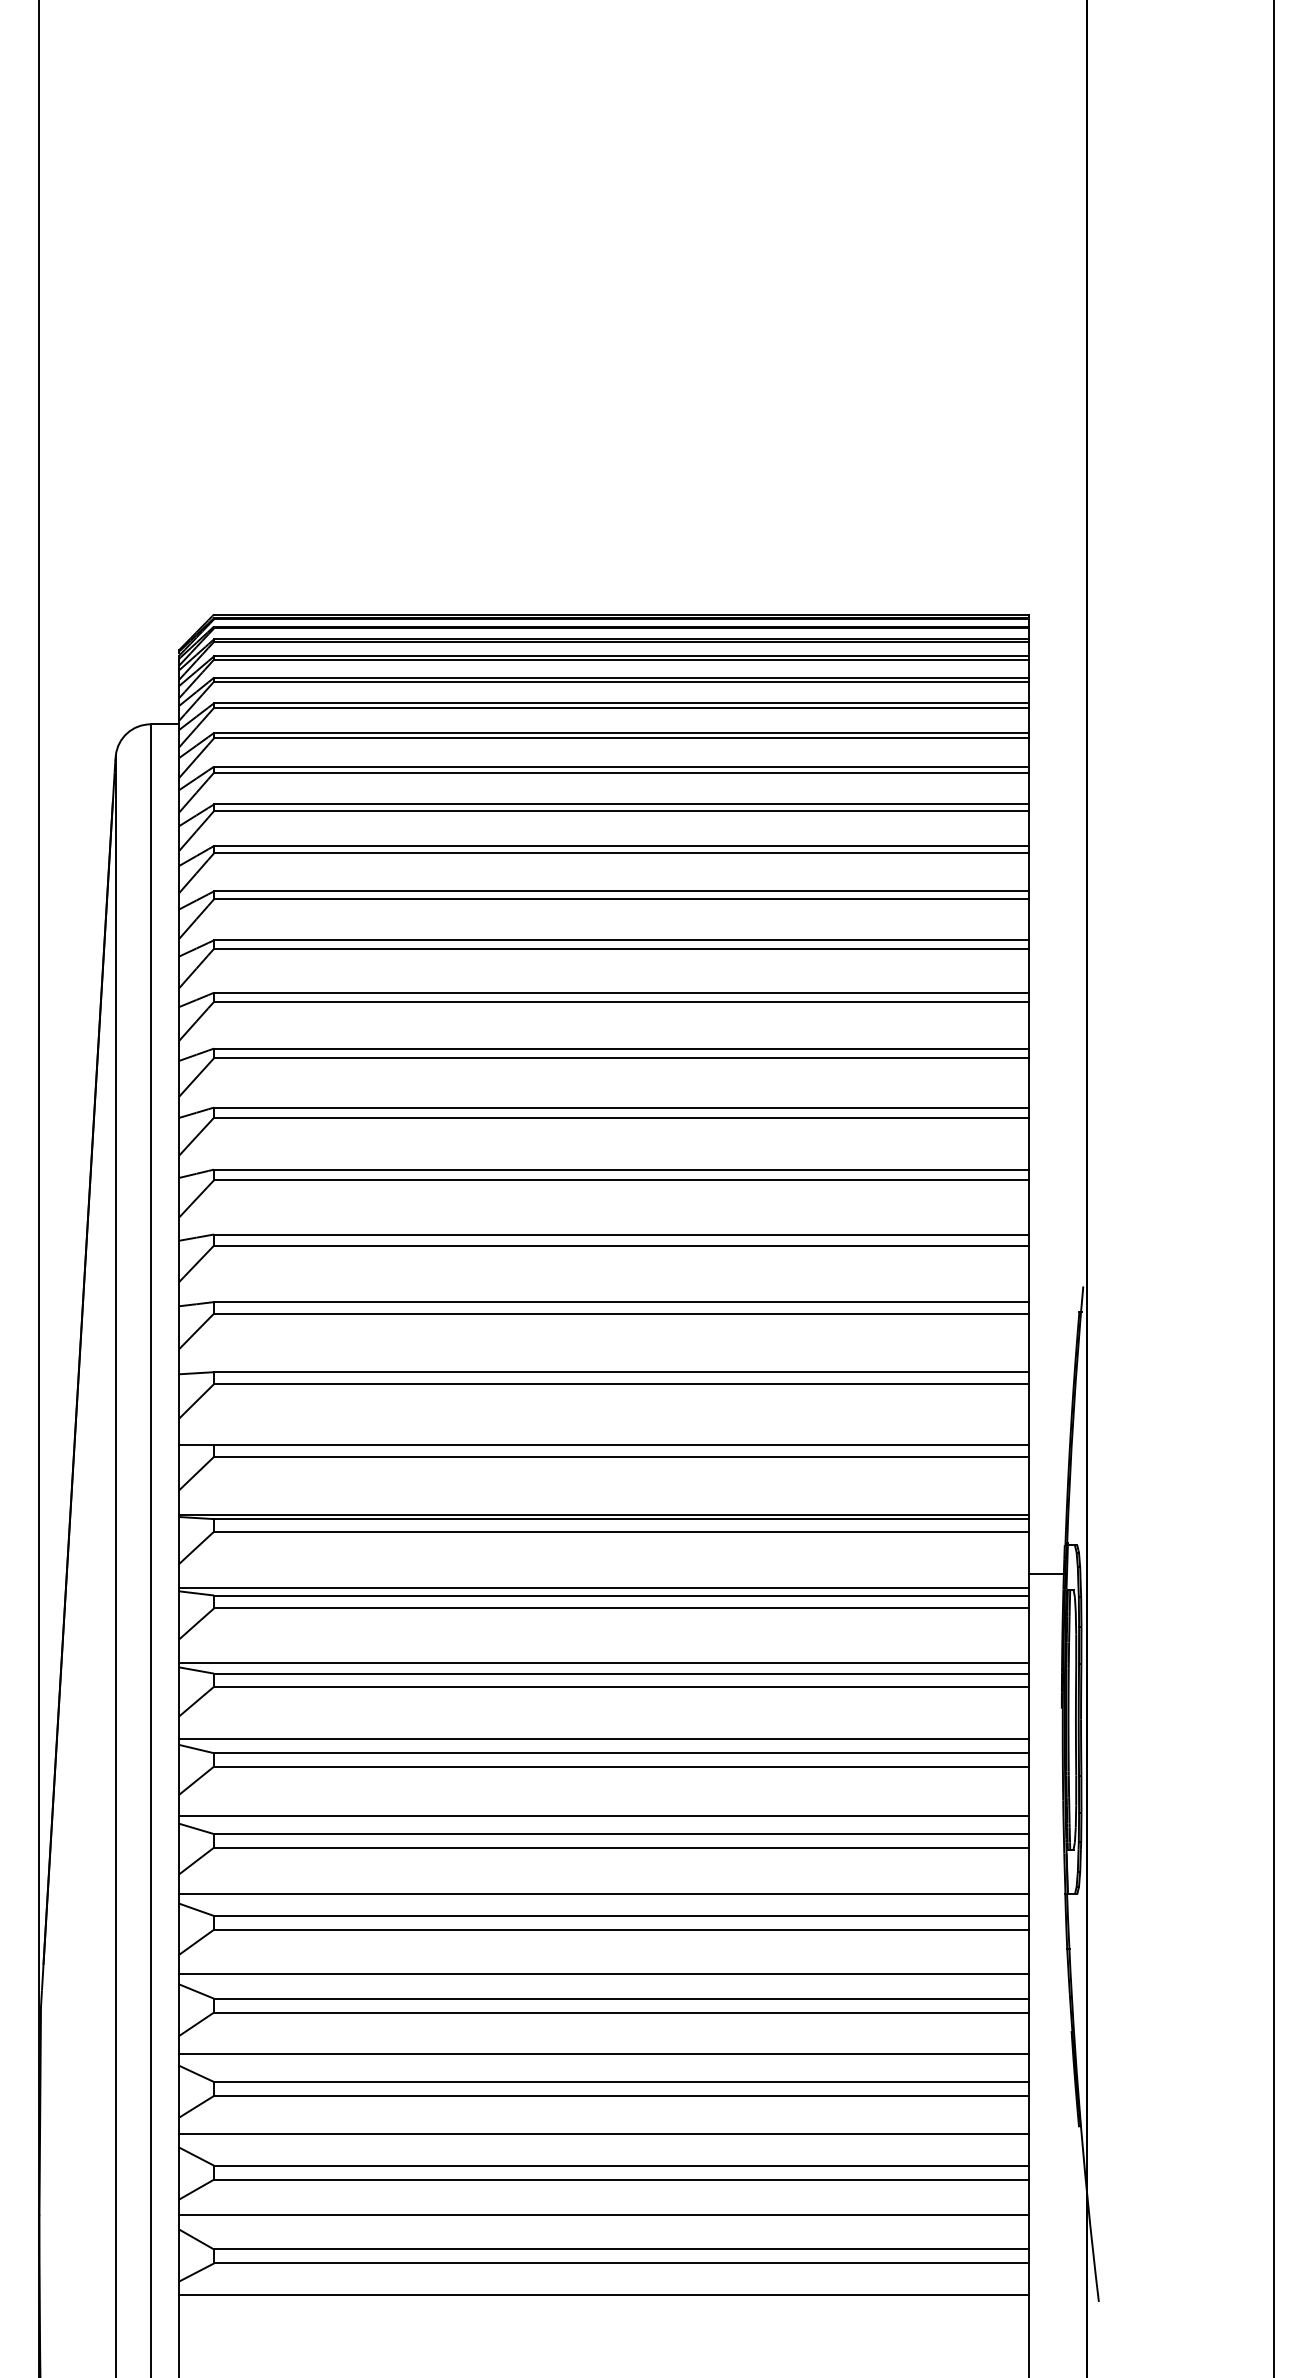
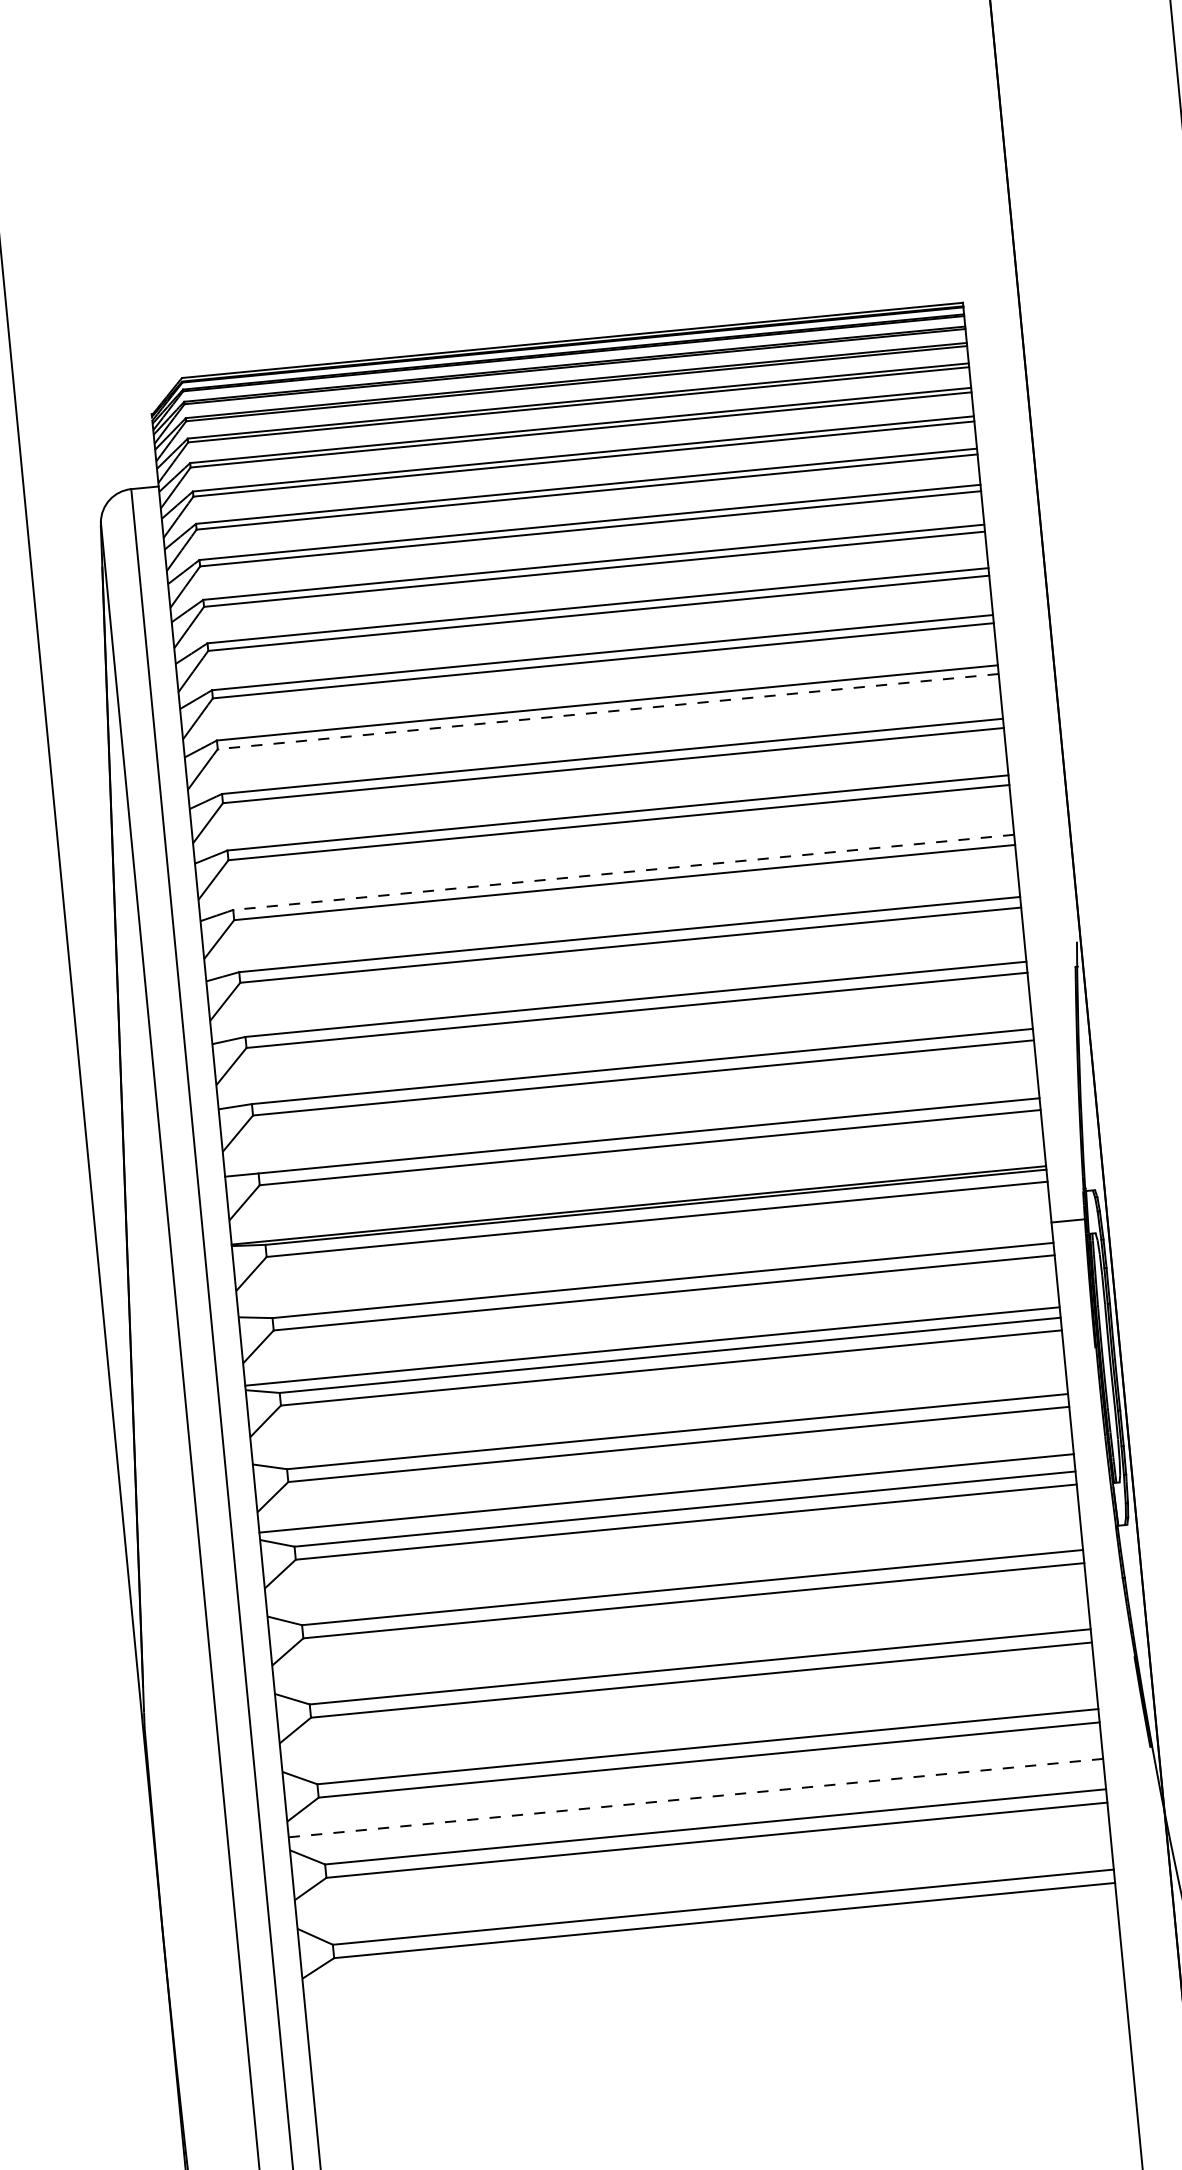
line: (621, 1001) -> (608, 711), solid -> dashed
line: (621, 1169) -> (623, 872), solid -> dashed
line: (604, 1588) -> (646, 1275), removed
line: (604, 1738) -> (659, 1419), removed
line: (604, 1894) -> (674, 1568), removed
line: (604, 1973) -> (681, 1644), removed
line: (604, 2053) -> (688, 1720), removed
line: (604, 2133) -> (696, 1797), solid -> dashed
line: (604, 2214) -> (703, 1875), removed
line: (604, 2295) -> (711, 1952), removed

